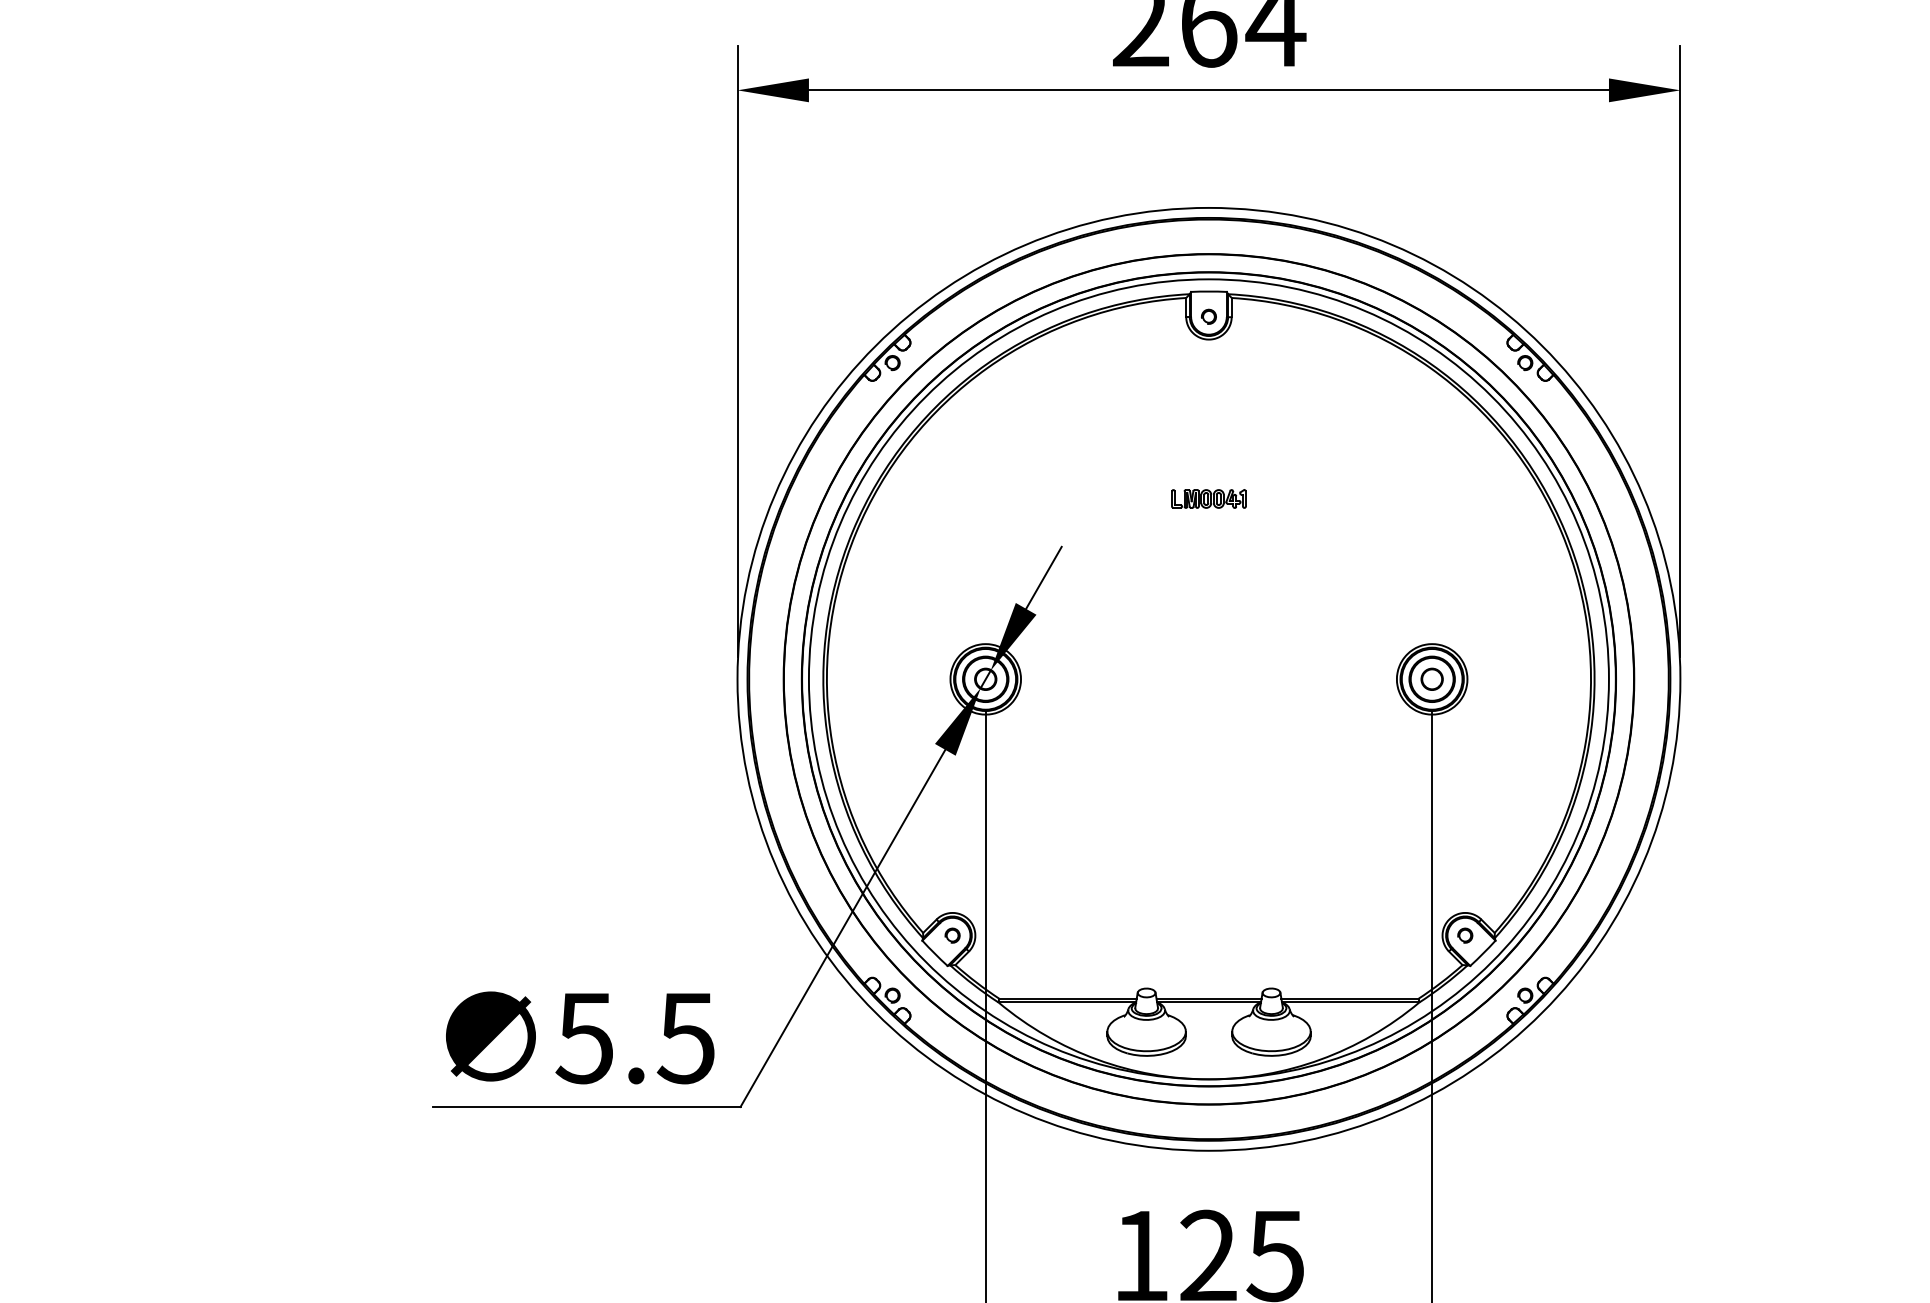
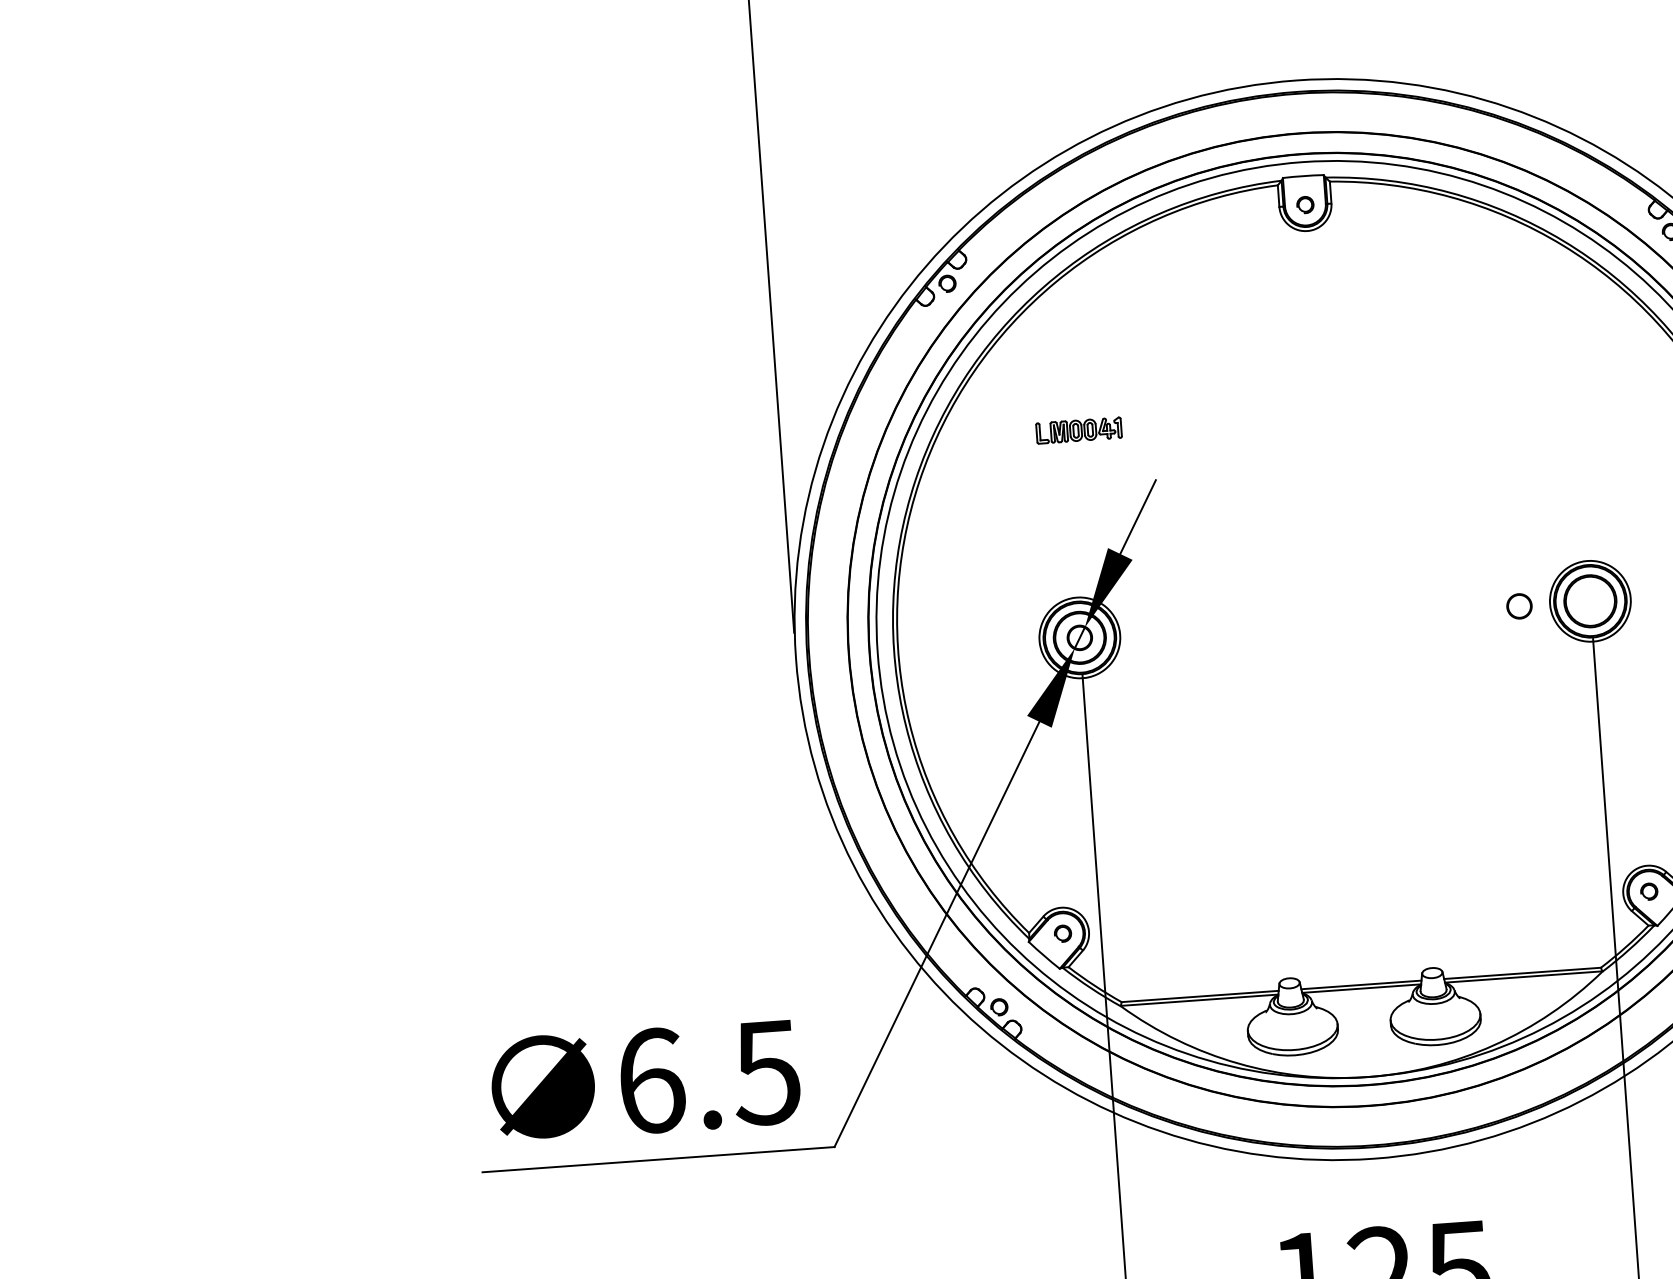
part: (1208, 498) -> (1078, 430), moved
circle: (1431, 678) -> (1518, 605), moved
text: (584, 1038) -> (650, 1081), 5.5 -> 6.5

